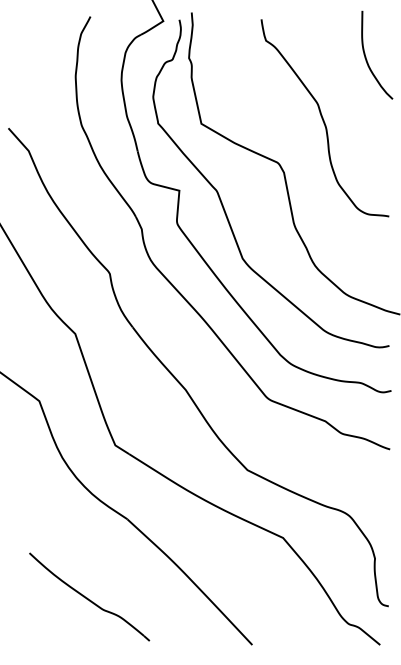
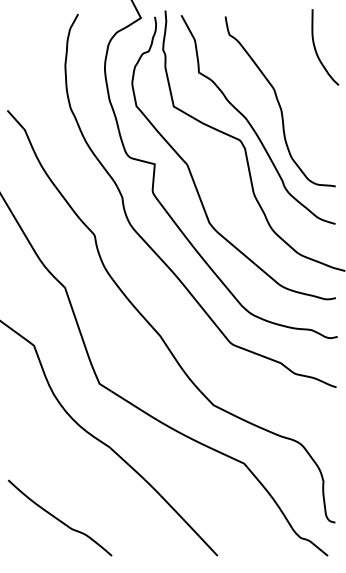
curve: (290, 143) -> (250, 123), added
part: (89, 596) -> (60, 517), moved

